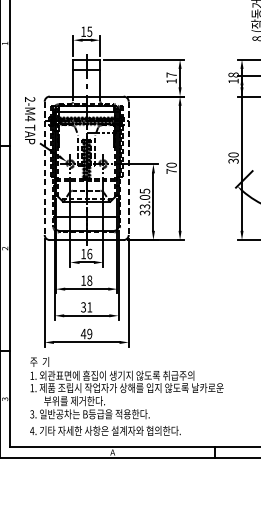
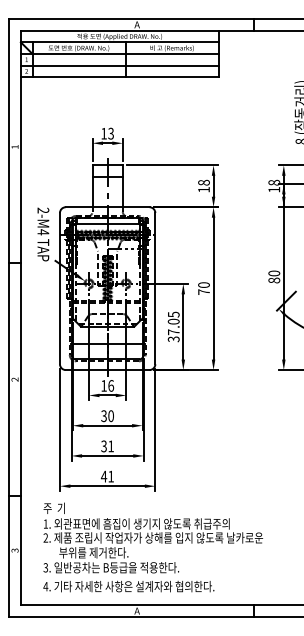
text: (89, 30) -> (110, 132), 15 -> 13
text: (171, 74) -> (203, 182), 17 -> 18
text: (233, 161) -> (274, 280), 30 -> 80
line: (44, 168) -> (59, 288), dashed -> solid
line: (128, 168) -> (155, 288), dashed -> solid
text: (144, 206) -> (173, 332), 33.05 -> 37.05
text: (86, 281) -> (107, 416), 18 -> 30
text: (89, 333) -> (110, 476), 49 -> 41
text: (31, 387) -> (45, 537), 1. -> 2.

